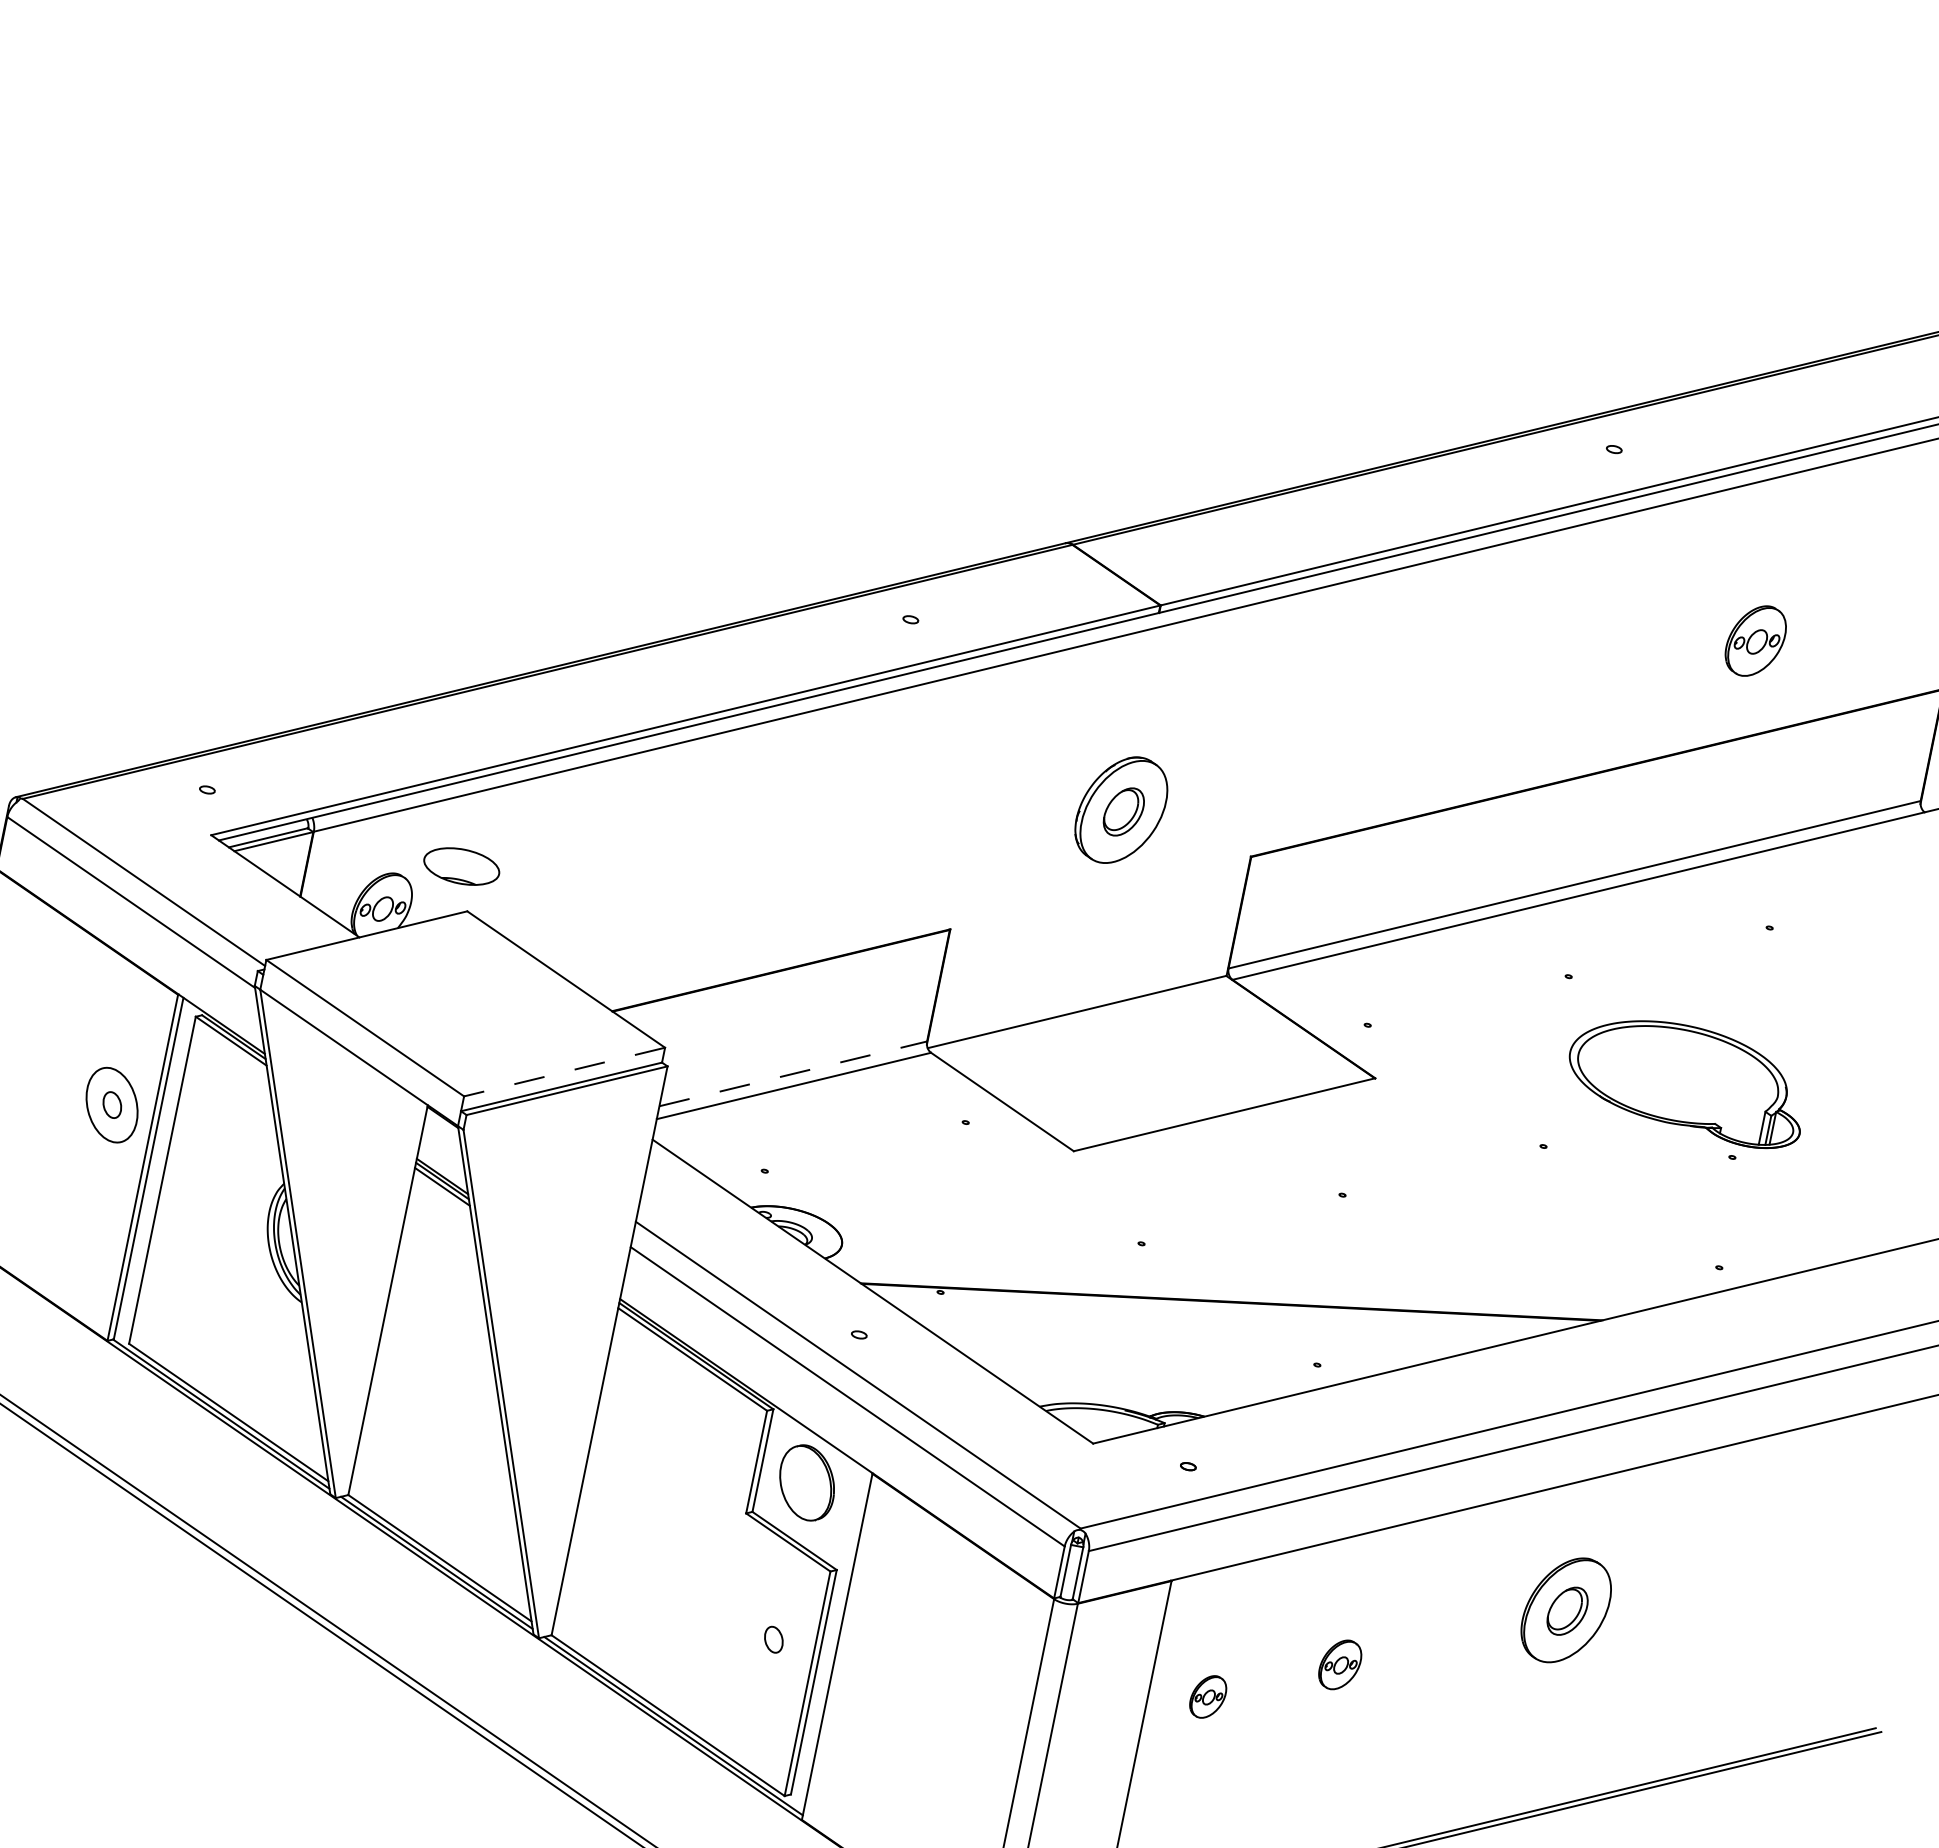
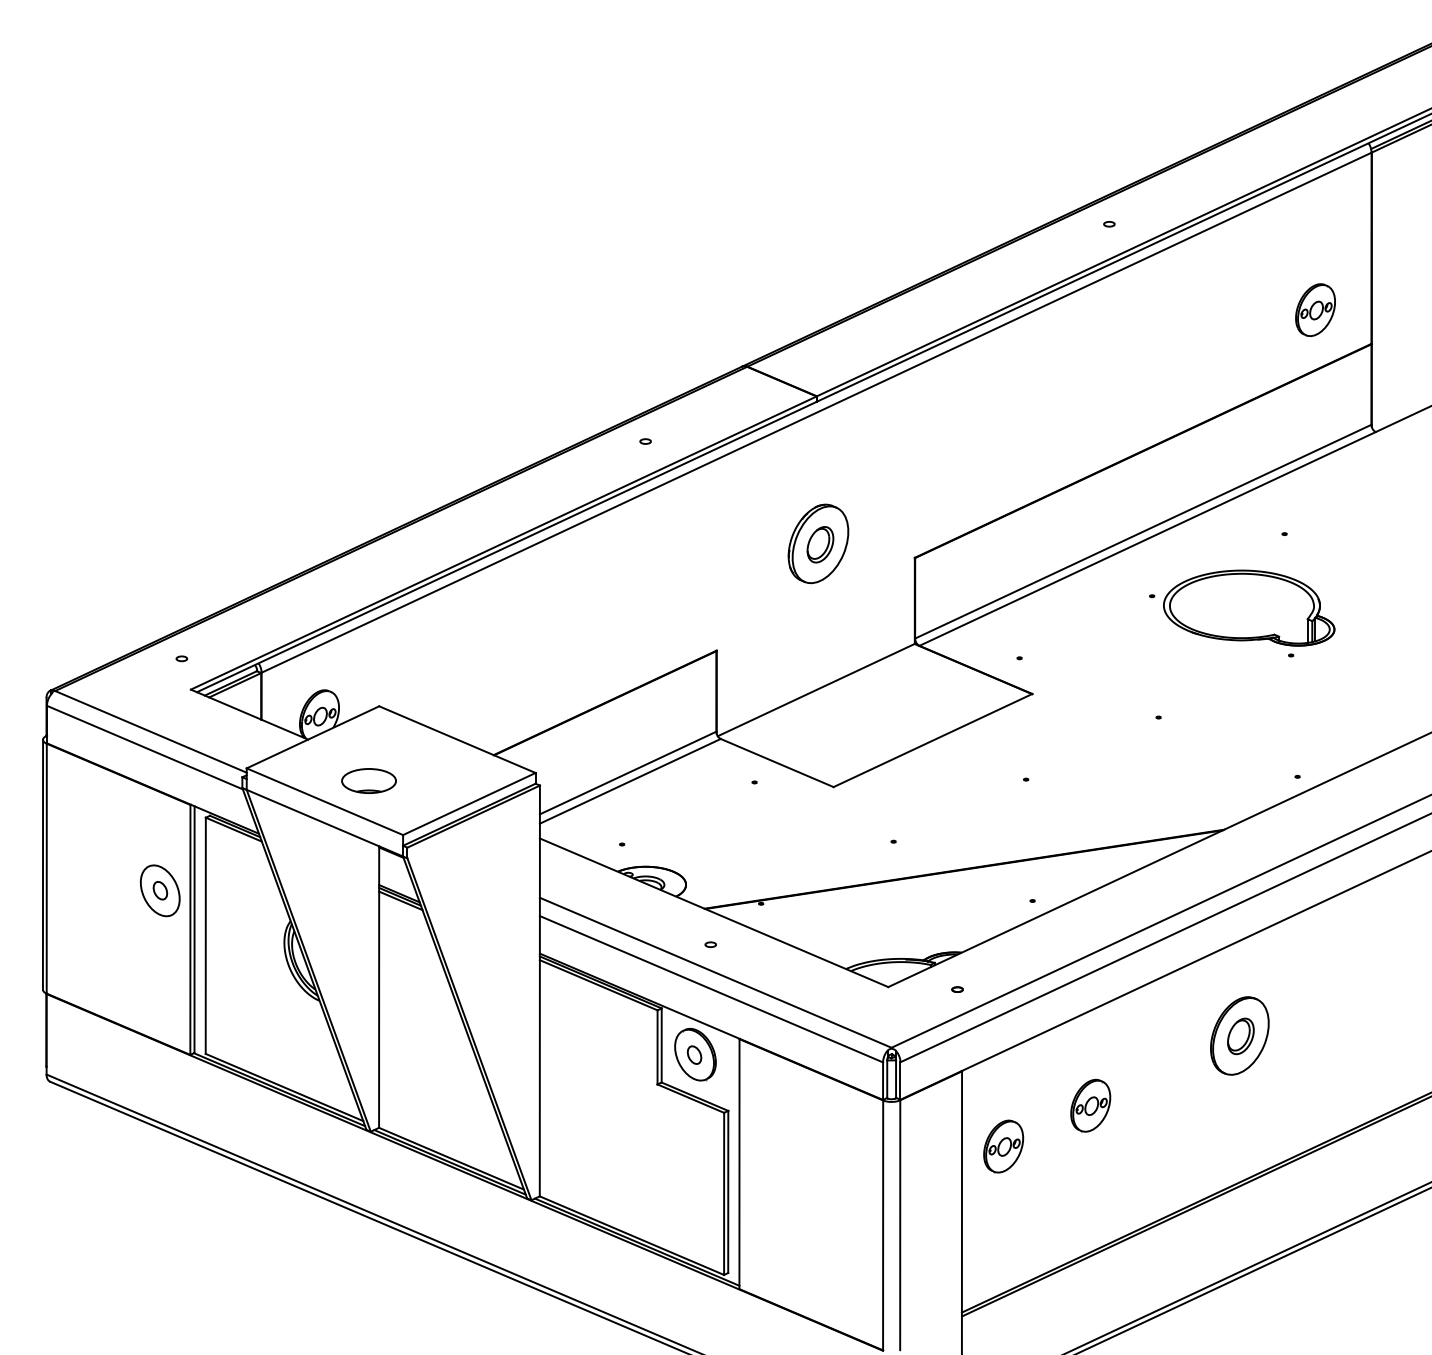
part: (1755, 640) -> (1315, 309), moved
part: (461, 865) -> (368, 780), moved
line: (563, 1072) -> (468, 804), dashed -> solid
line: (793, 1073) -> (628, 772), dashed -> solid
part: (1686, 1087) -> (1249, 613), moved
part: (773, 1638) -> (694, 1054), moved
part: (1339, 1664) -> (1090, 1105), size x1.43
part: (1207, 1696) -> (1003, 1146), size x1.67

